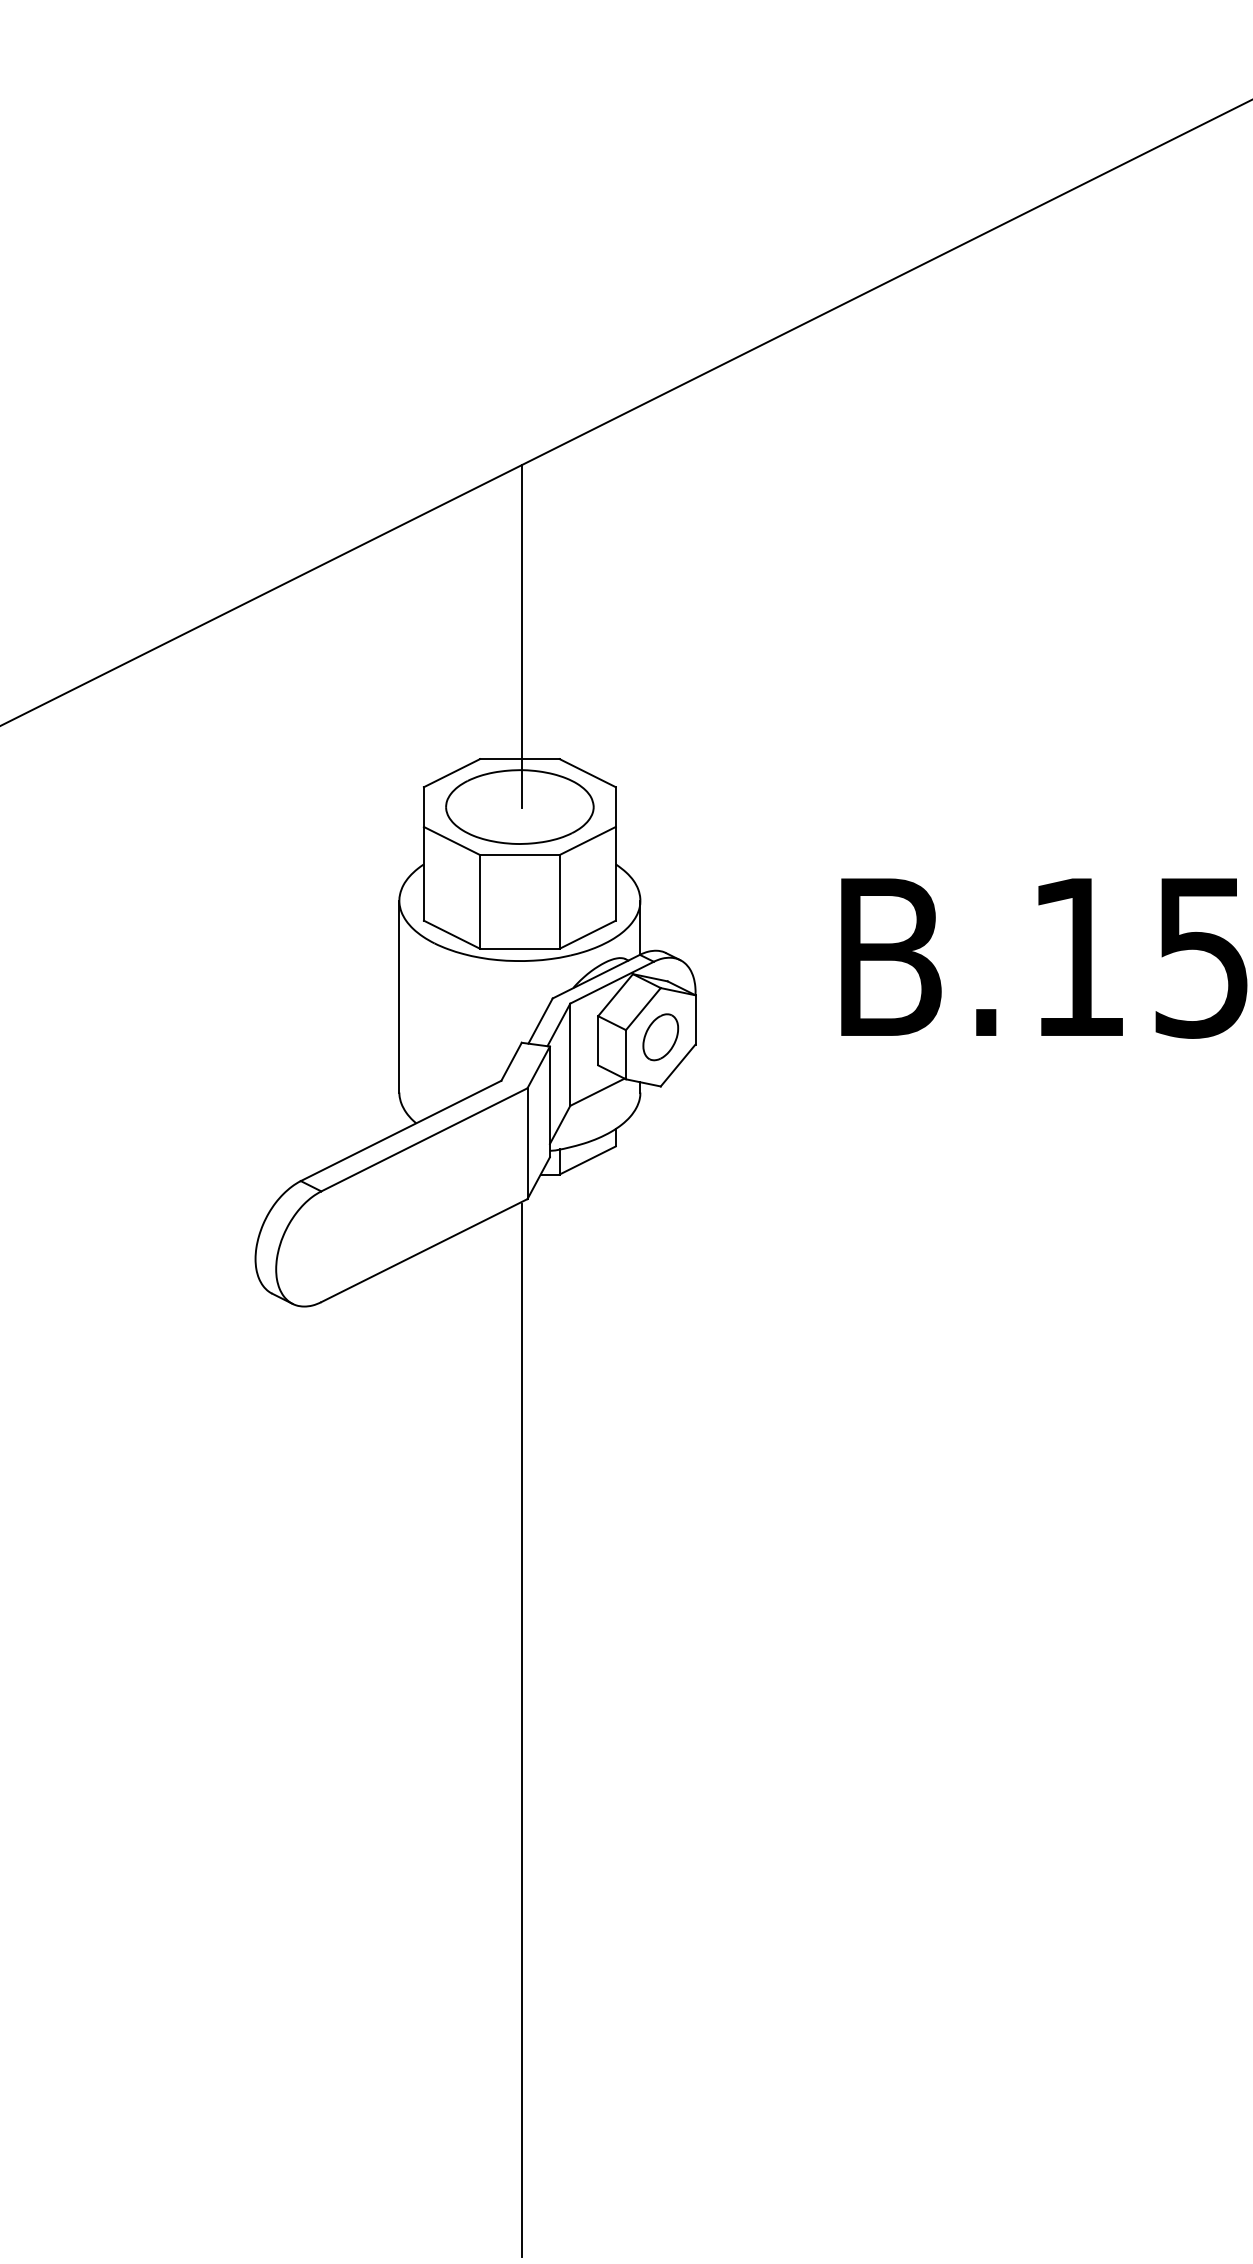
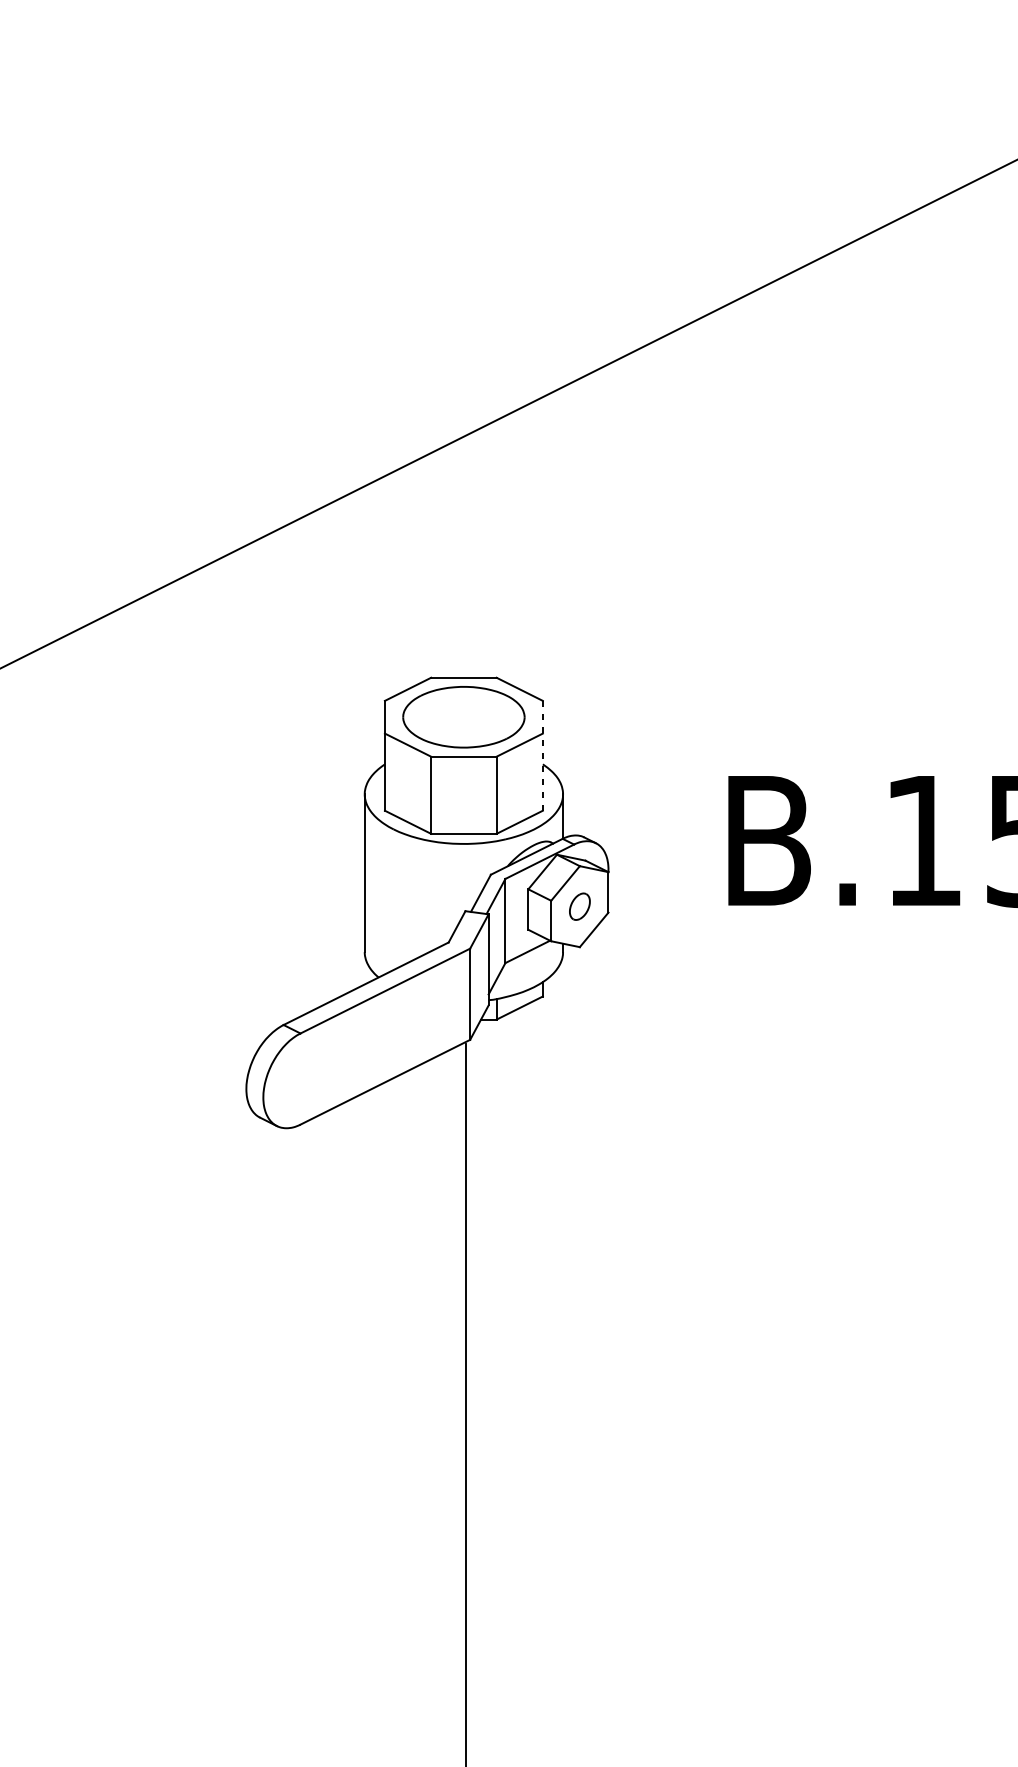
line: (522, 635) -> (466, 576), removed
line: (615, 853) -> (542, 755), solid -> dashed
part: (660, 1037) -> (579, 906), size x0.7

